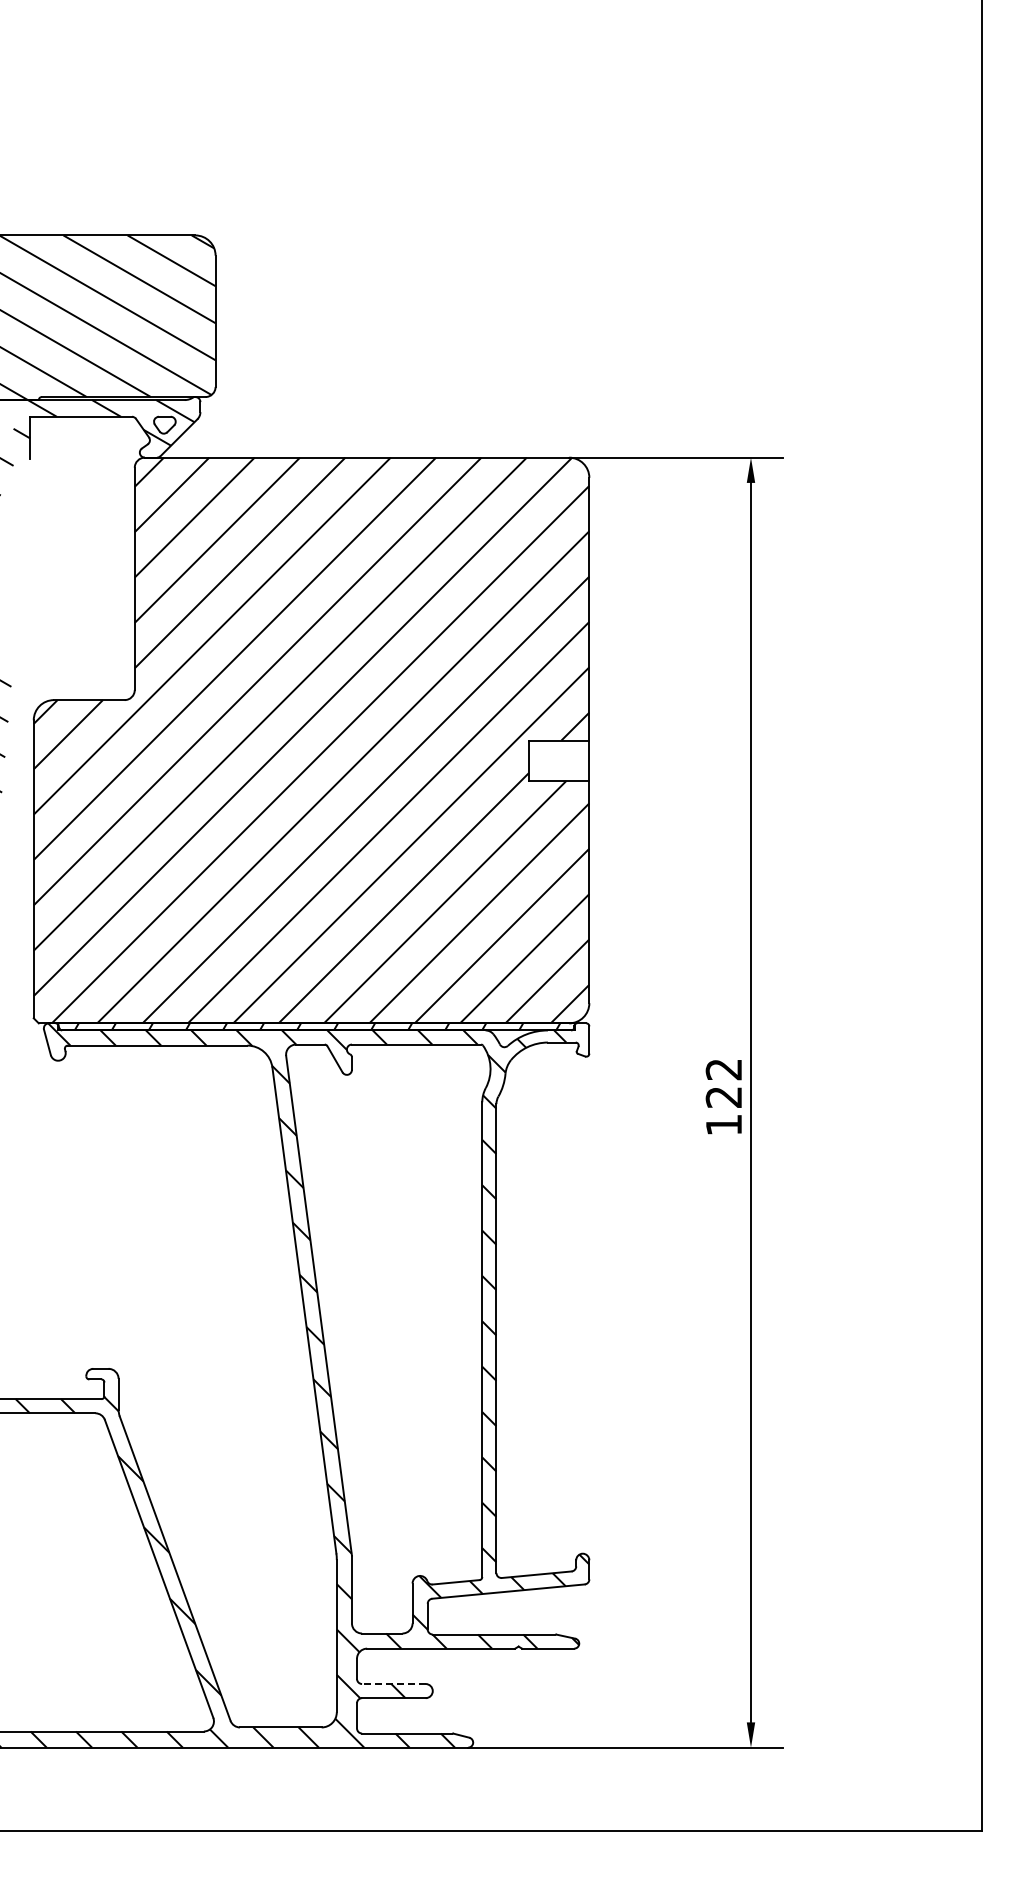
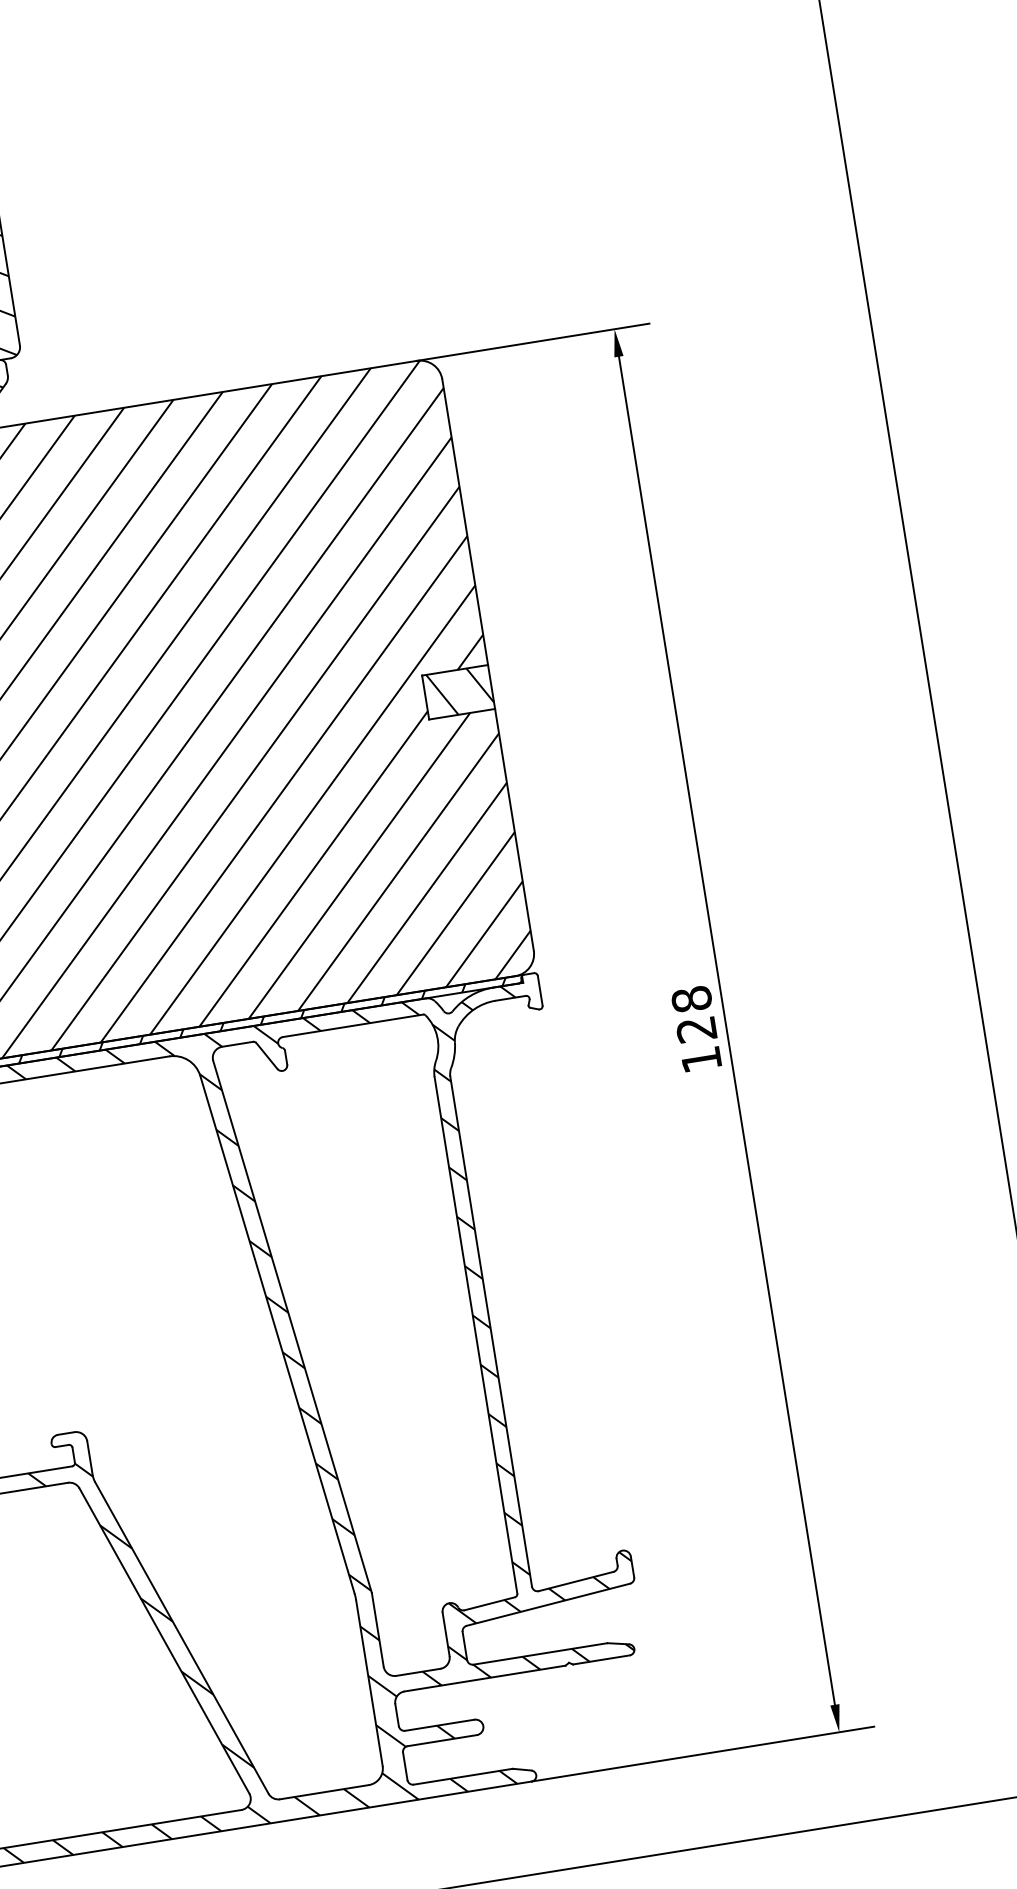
hatch: (560, 760) -> (460, 691), added
text: (723, 1069) -> (691, 999), 122 -> 128
line: (393, 1684) -> (439, 1725), dashed -> solid

